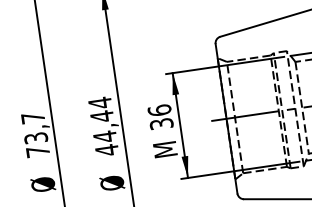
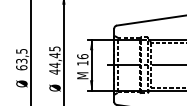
text: (99, 102) -> (54, 48), 44,44 -> 44,45
text: (160, 122) -> (82, 62), 36 -> 16
text: (35, 134) -> (21, 59), 73,7 -> 63,5

